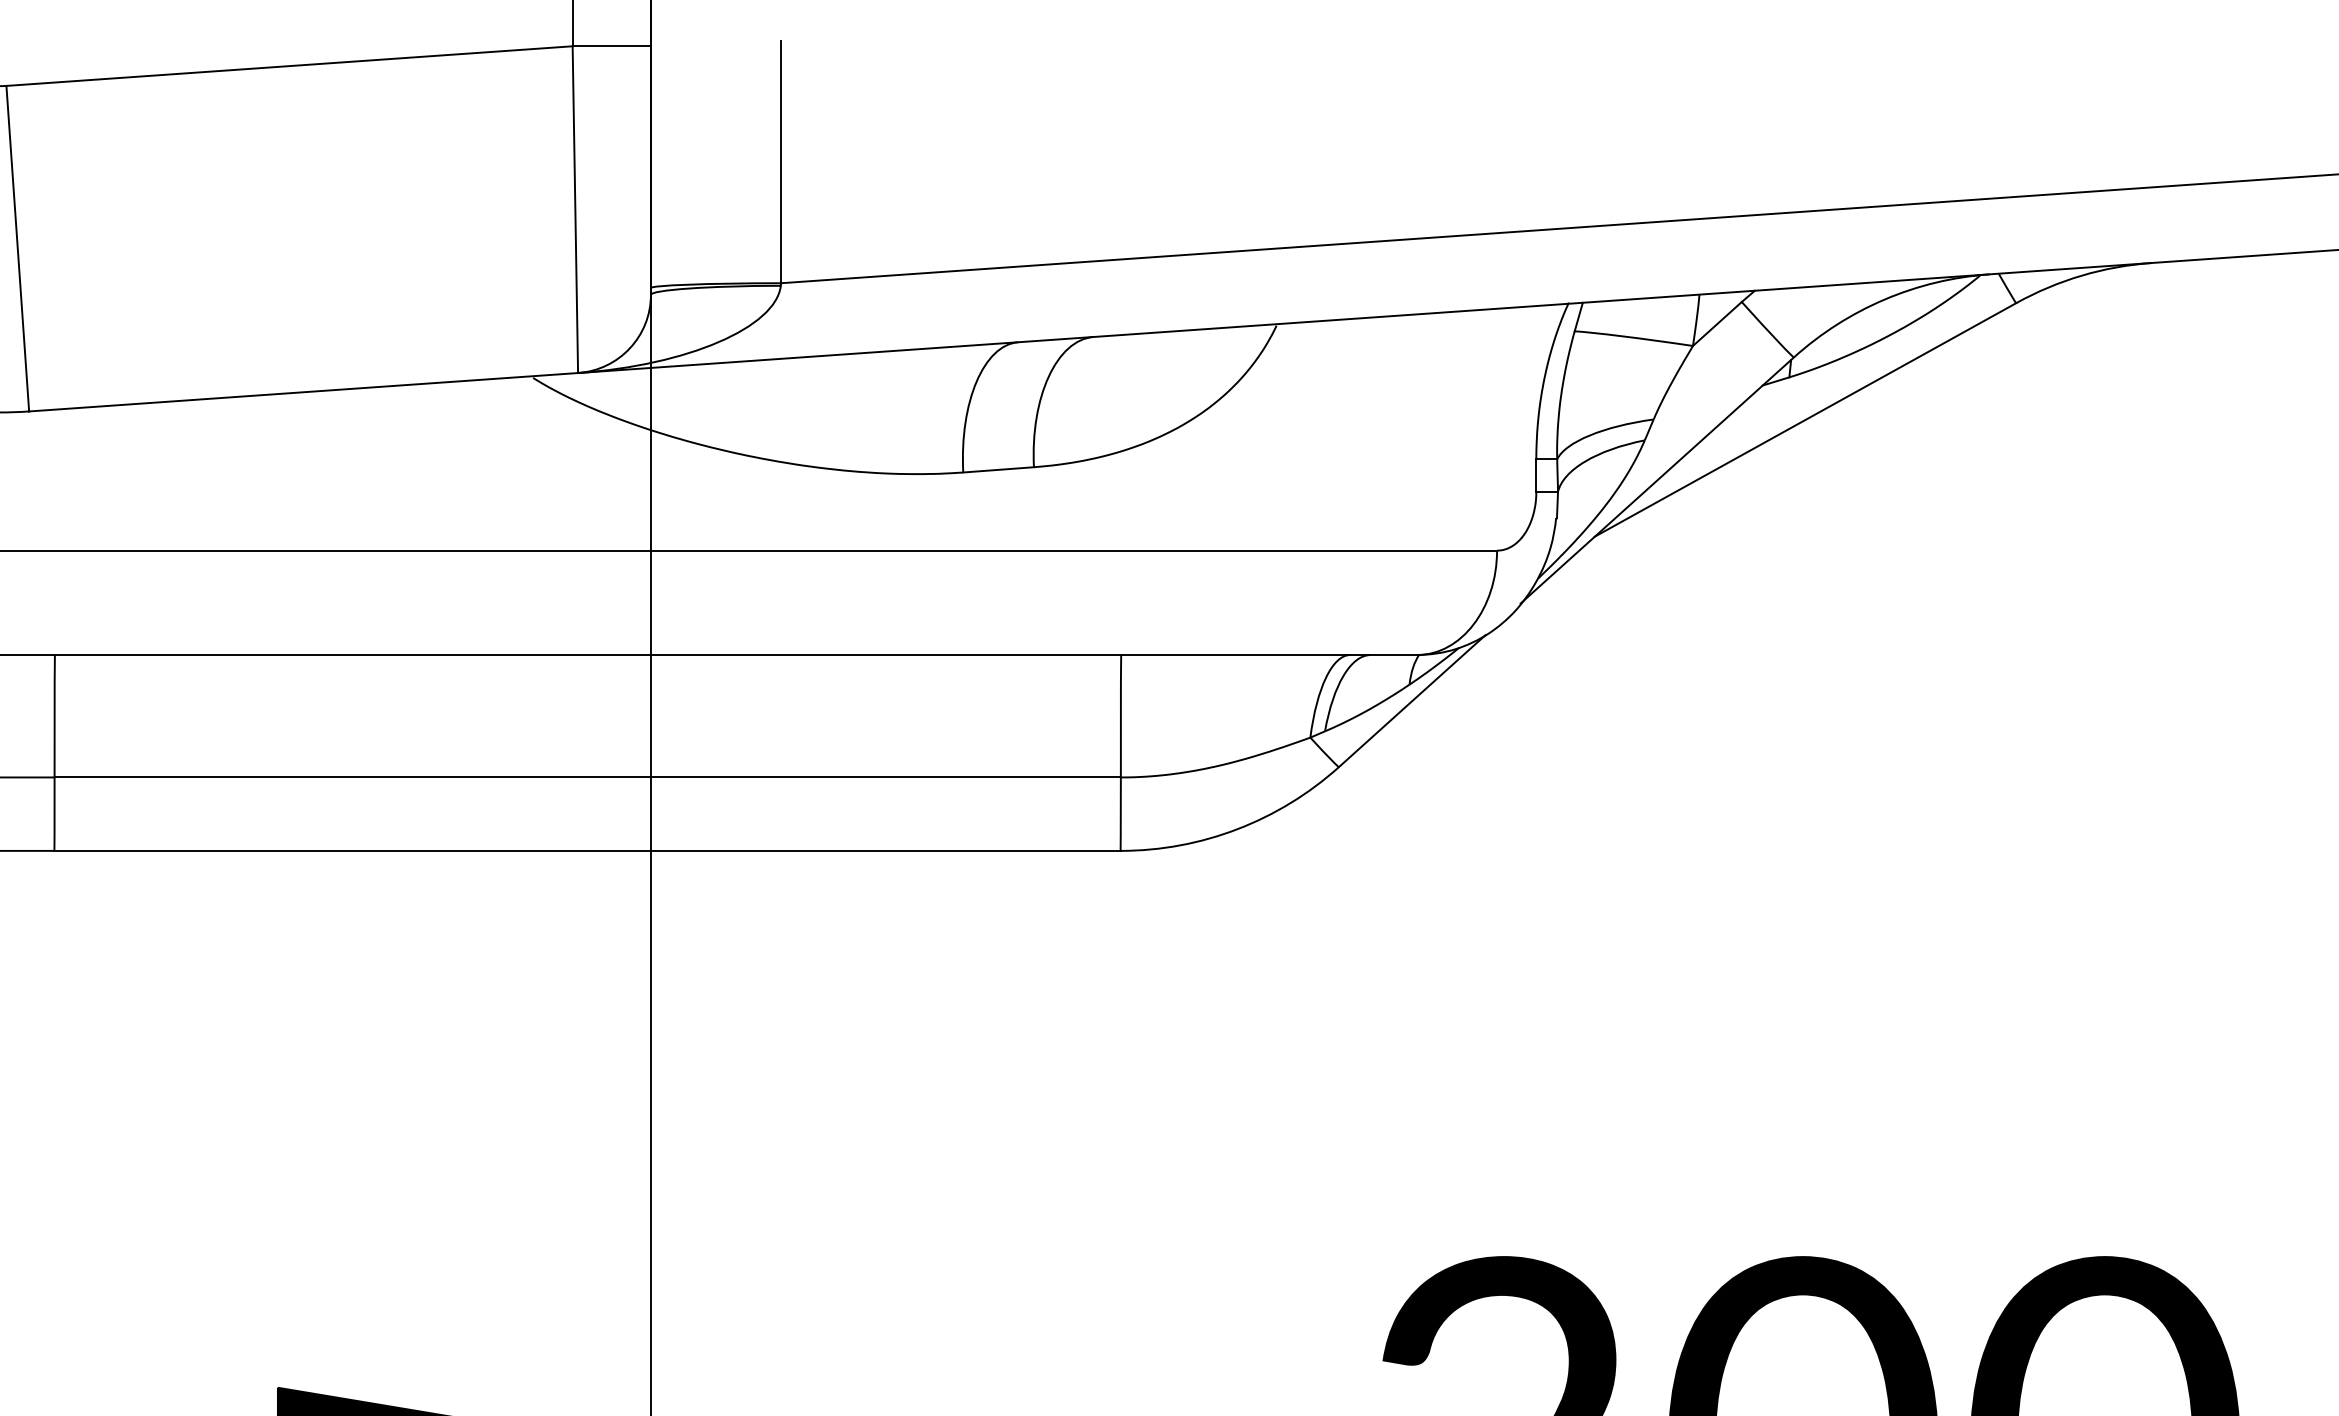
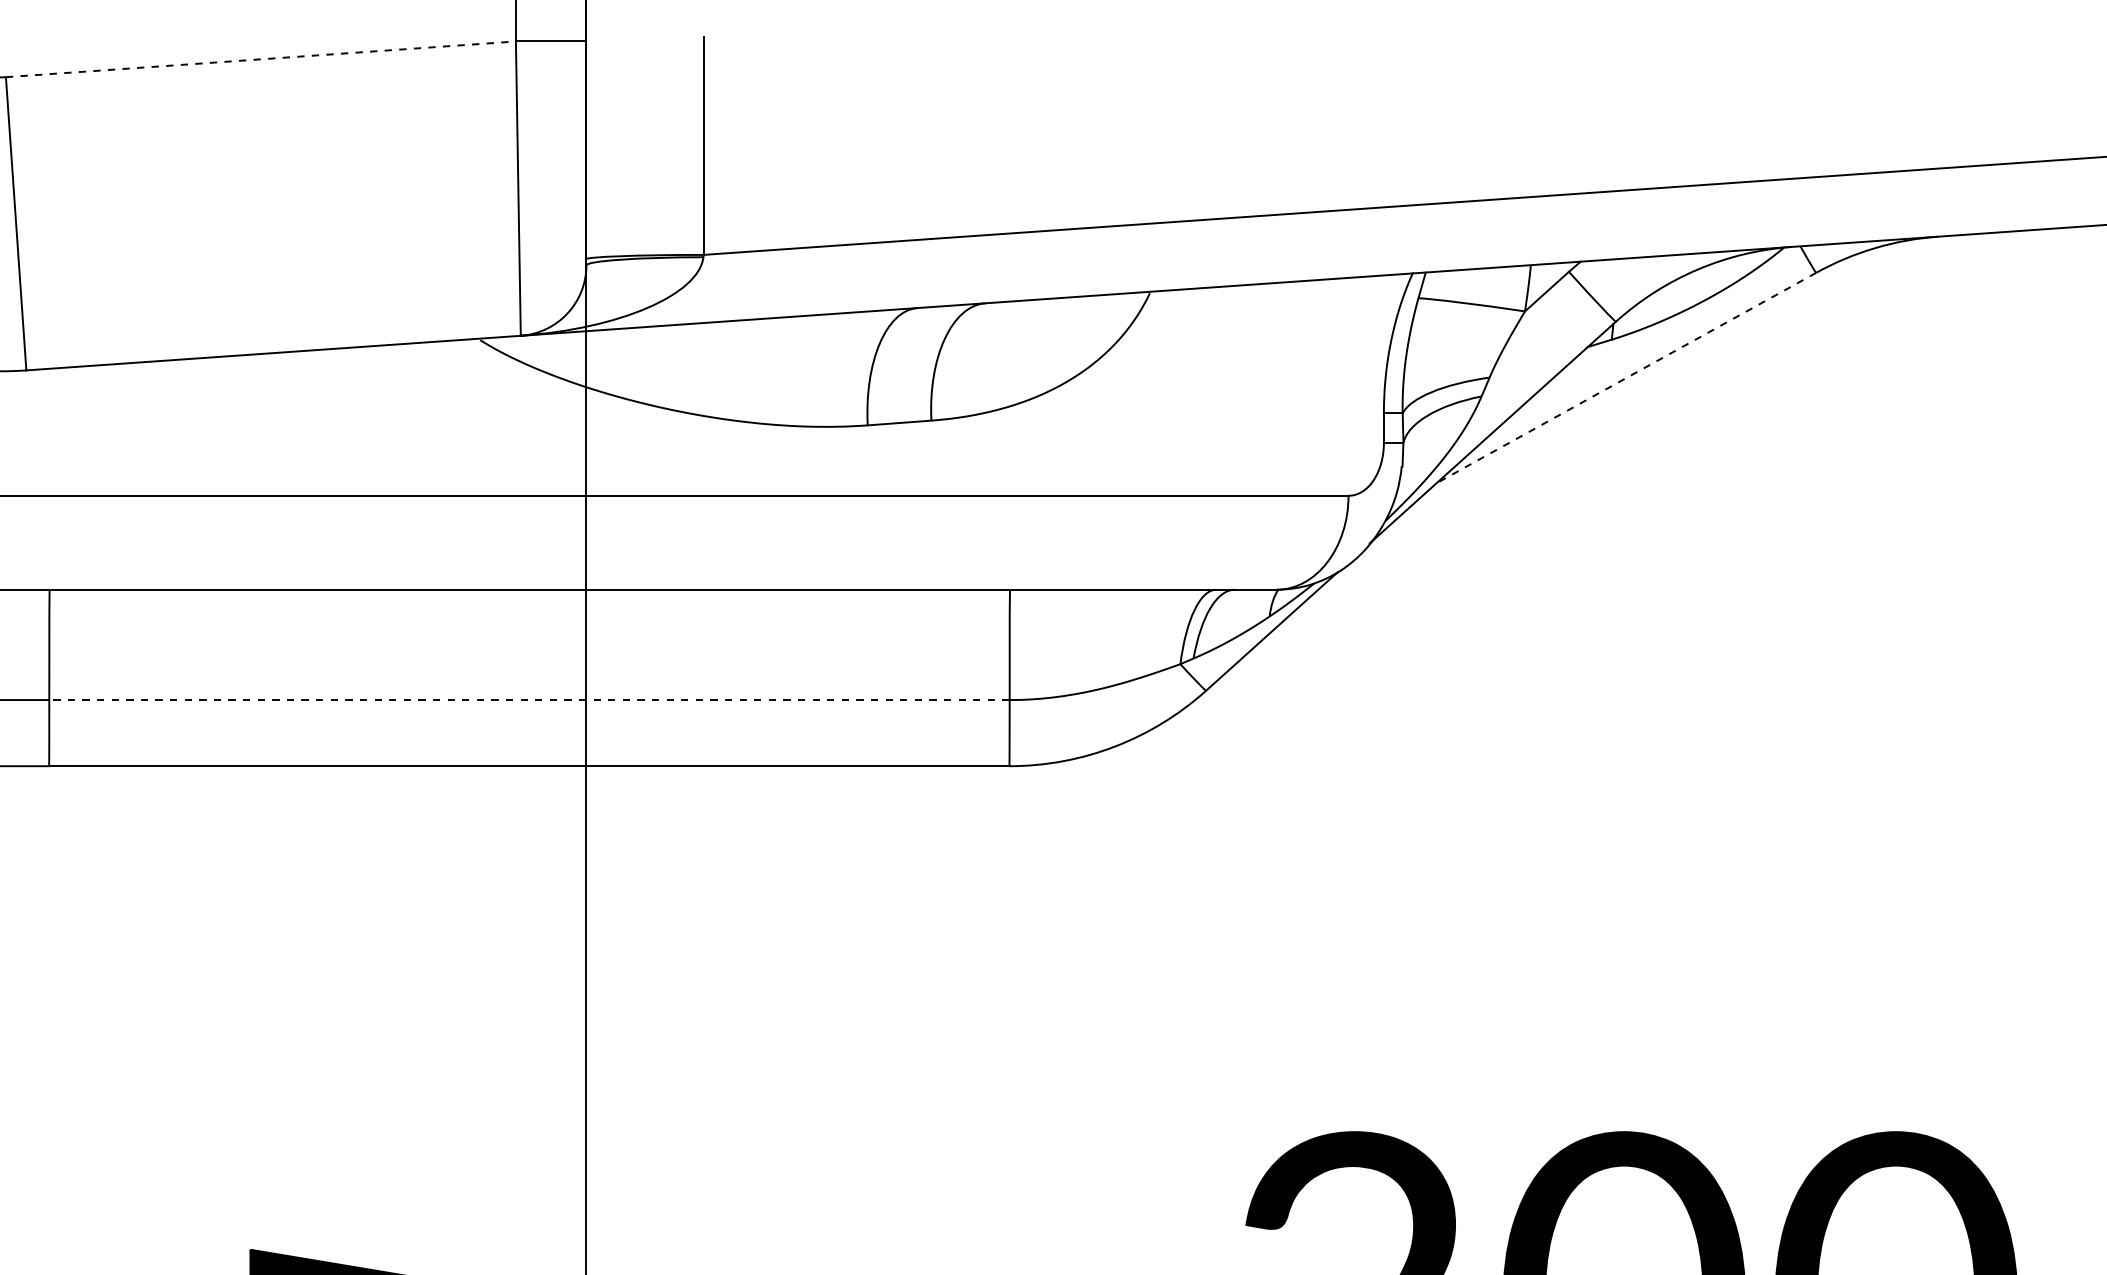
line: (289, 66) -> (260, 59), solid -> dashed
line: (1805, 419) -> (1626, 377), solid -> dashed
line: (587, 777) -> (529, 700), solid -> dashed

